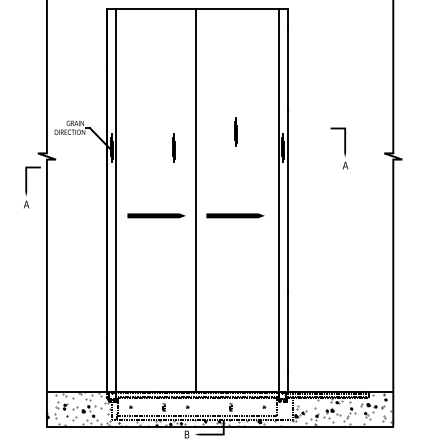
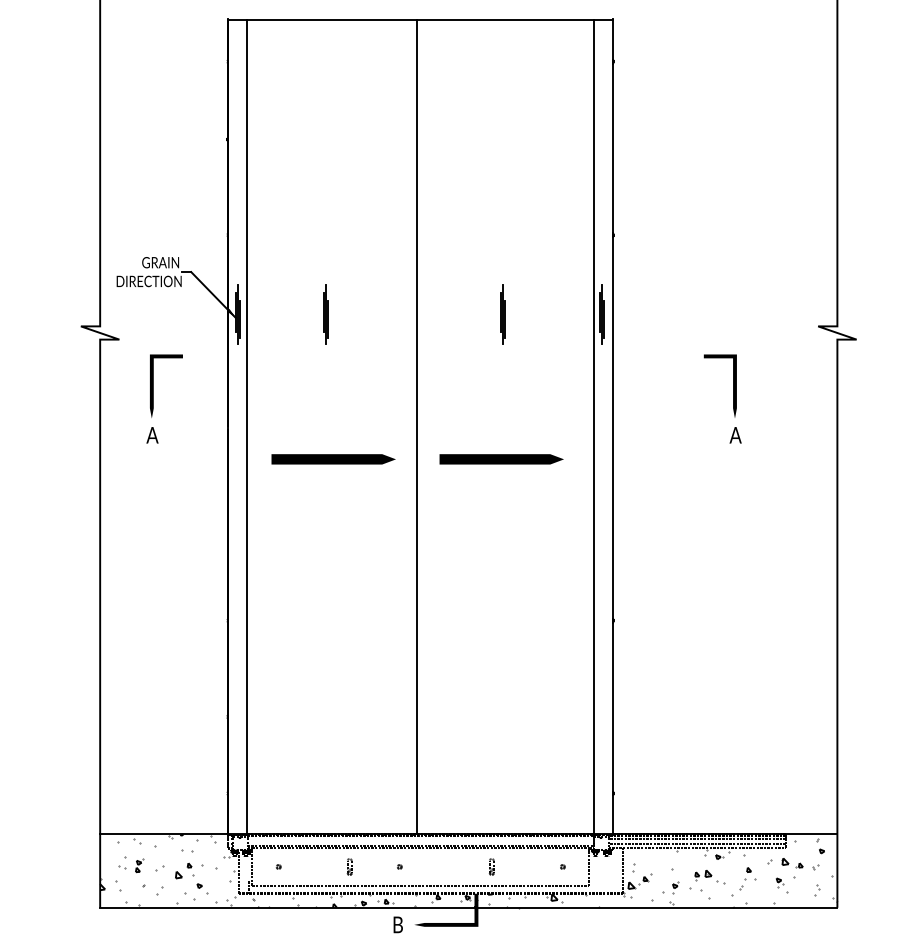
line: (235, 131) -> (501, 313), moved
line: (173, 147) -> (324, 313), moved
text: (339, 148) -> (722, 398), moved
text: (31, 187) -> (163, 398), moved

